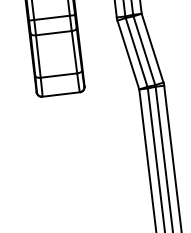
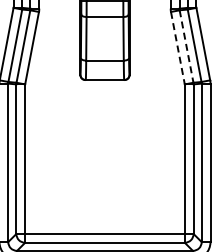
line: (136, 52) -> (186, 46), solid -> dashed
line: (128, 55) -> (177, 48), solid -> dashed

